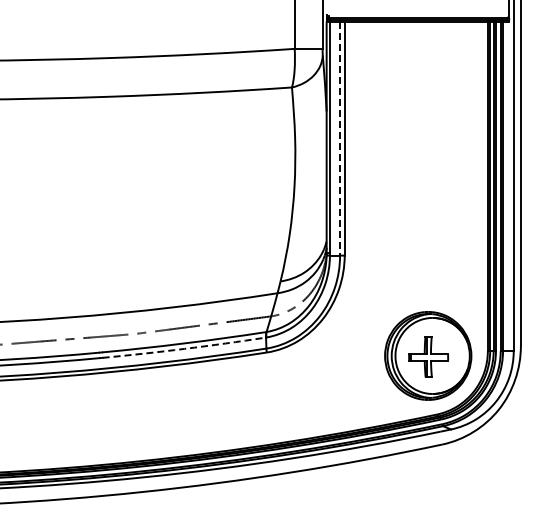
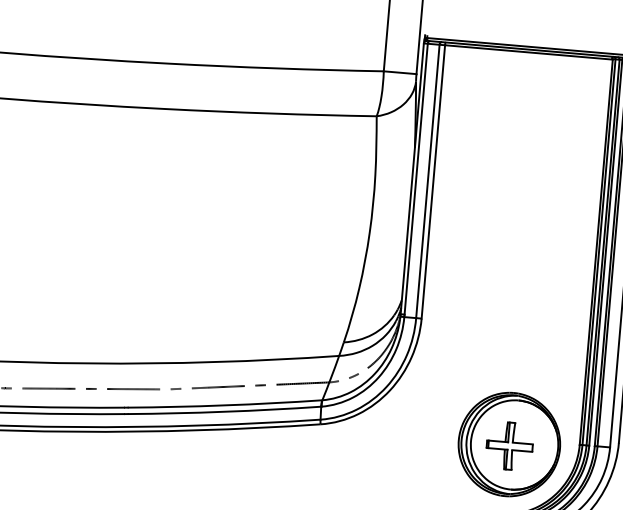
line: (340, 138) -> (428, 180), dashed -> solid
arc: (184, 348) -> (224, 411), dashed -> solid

